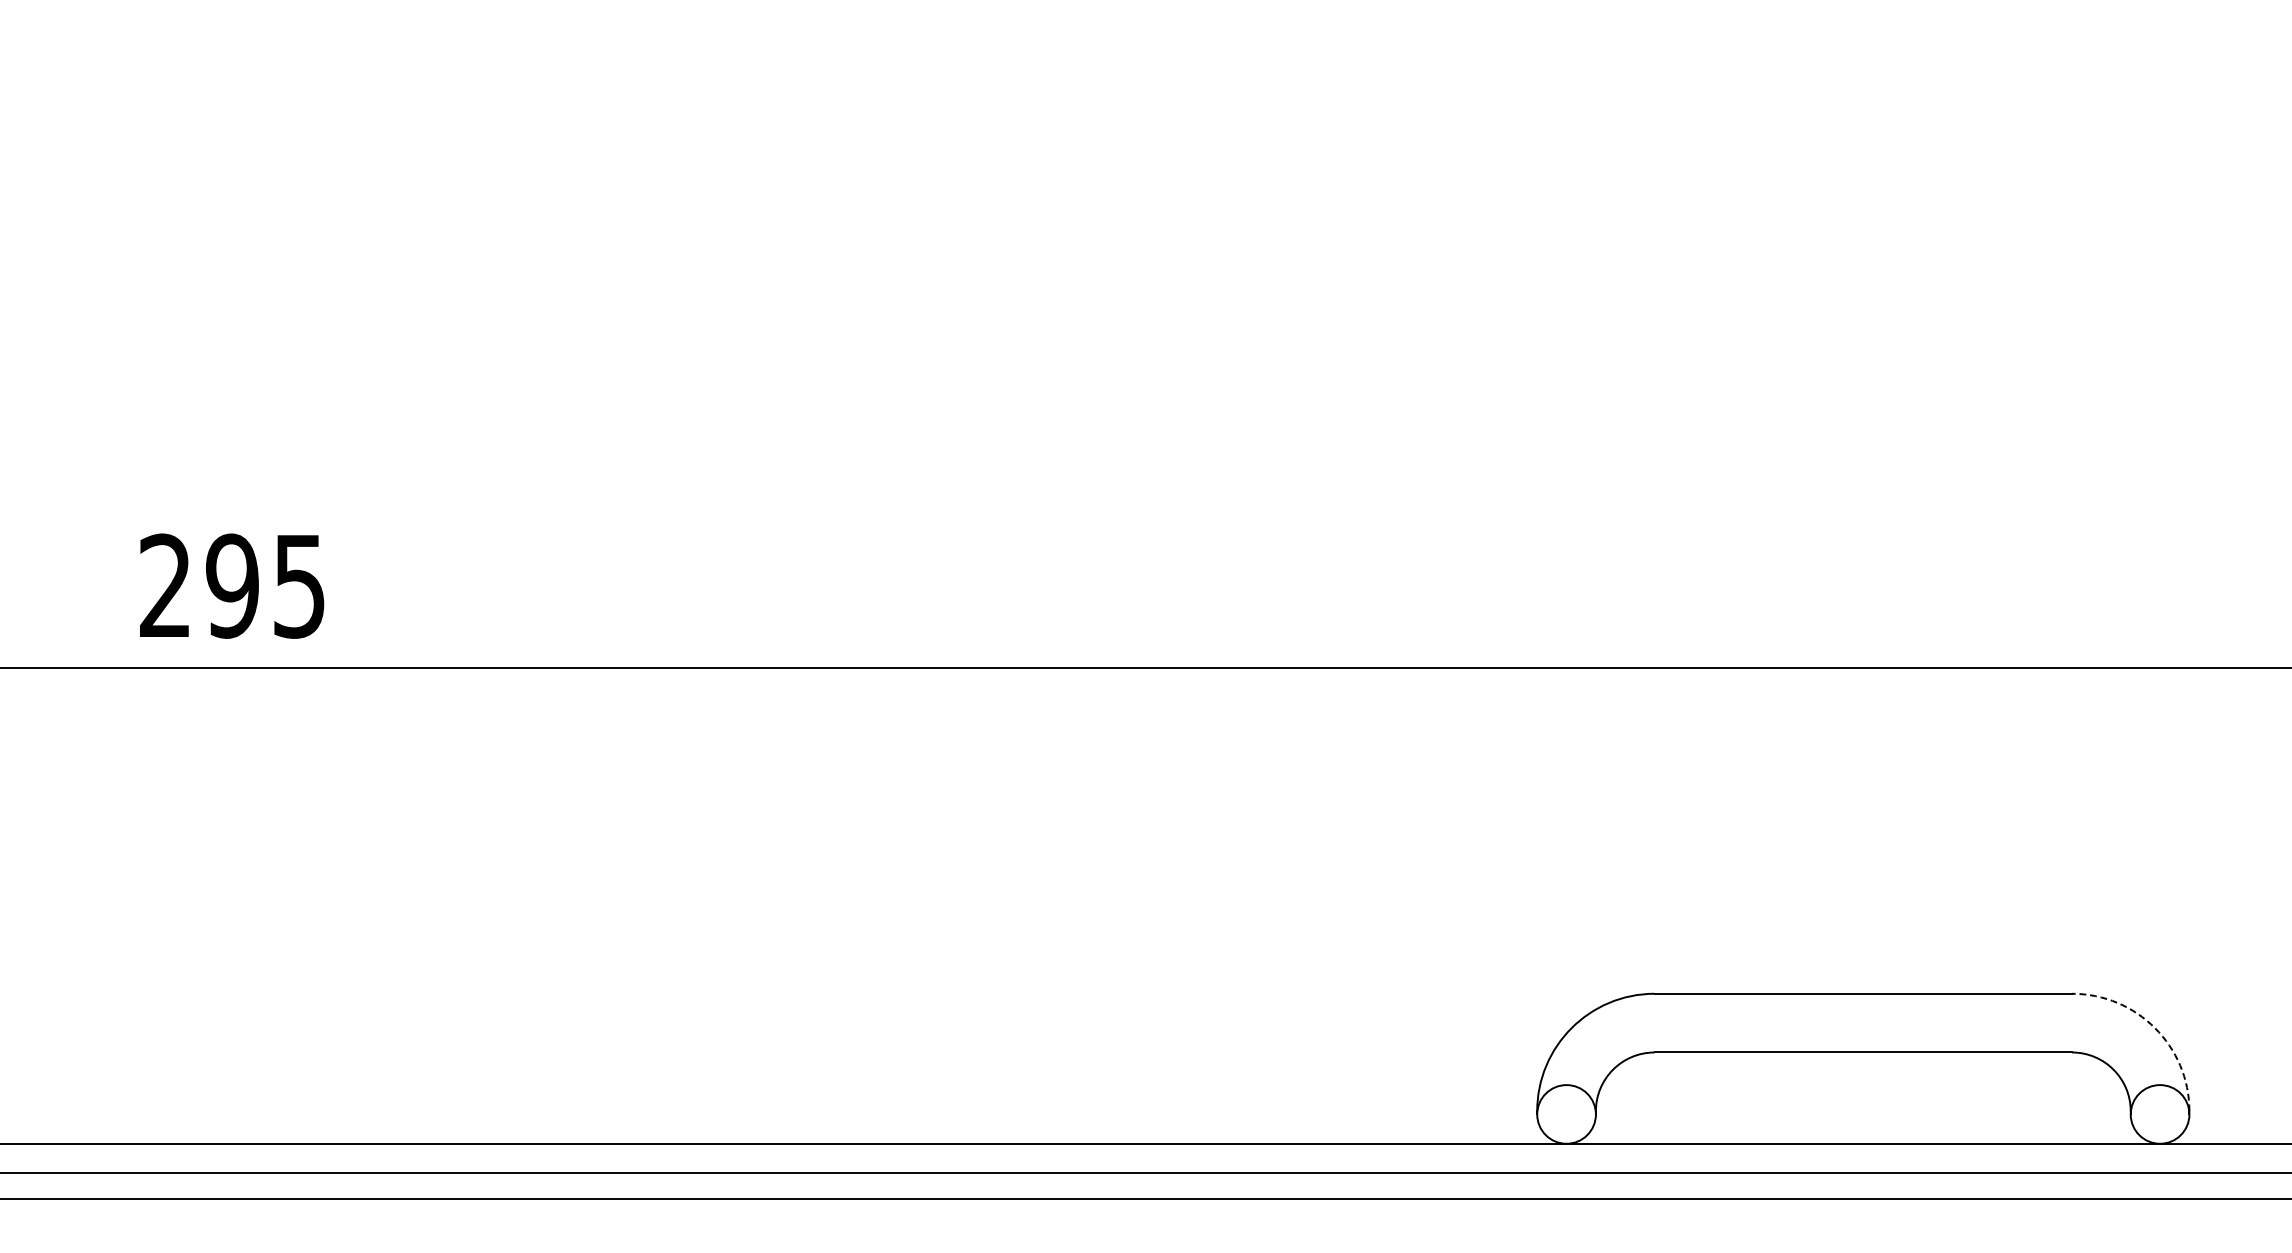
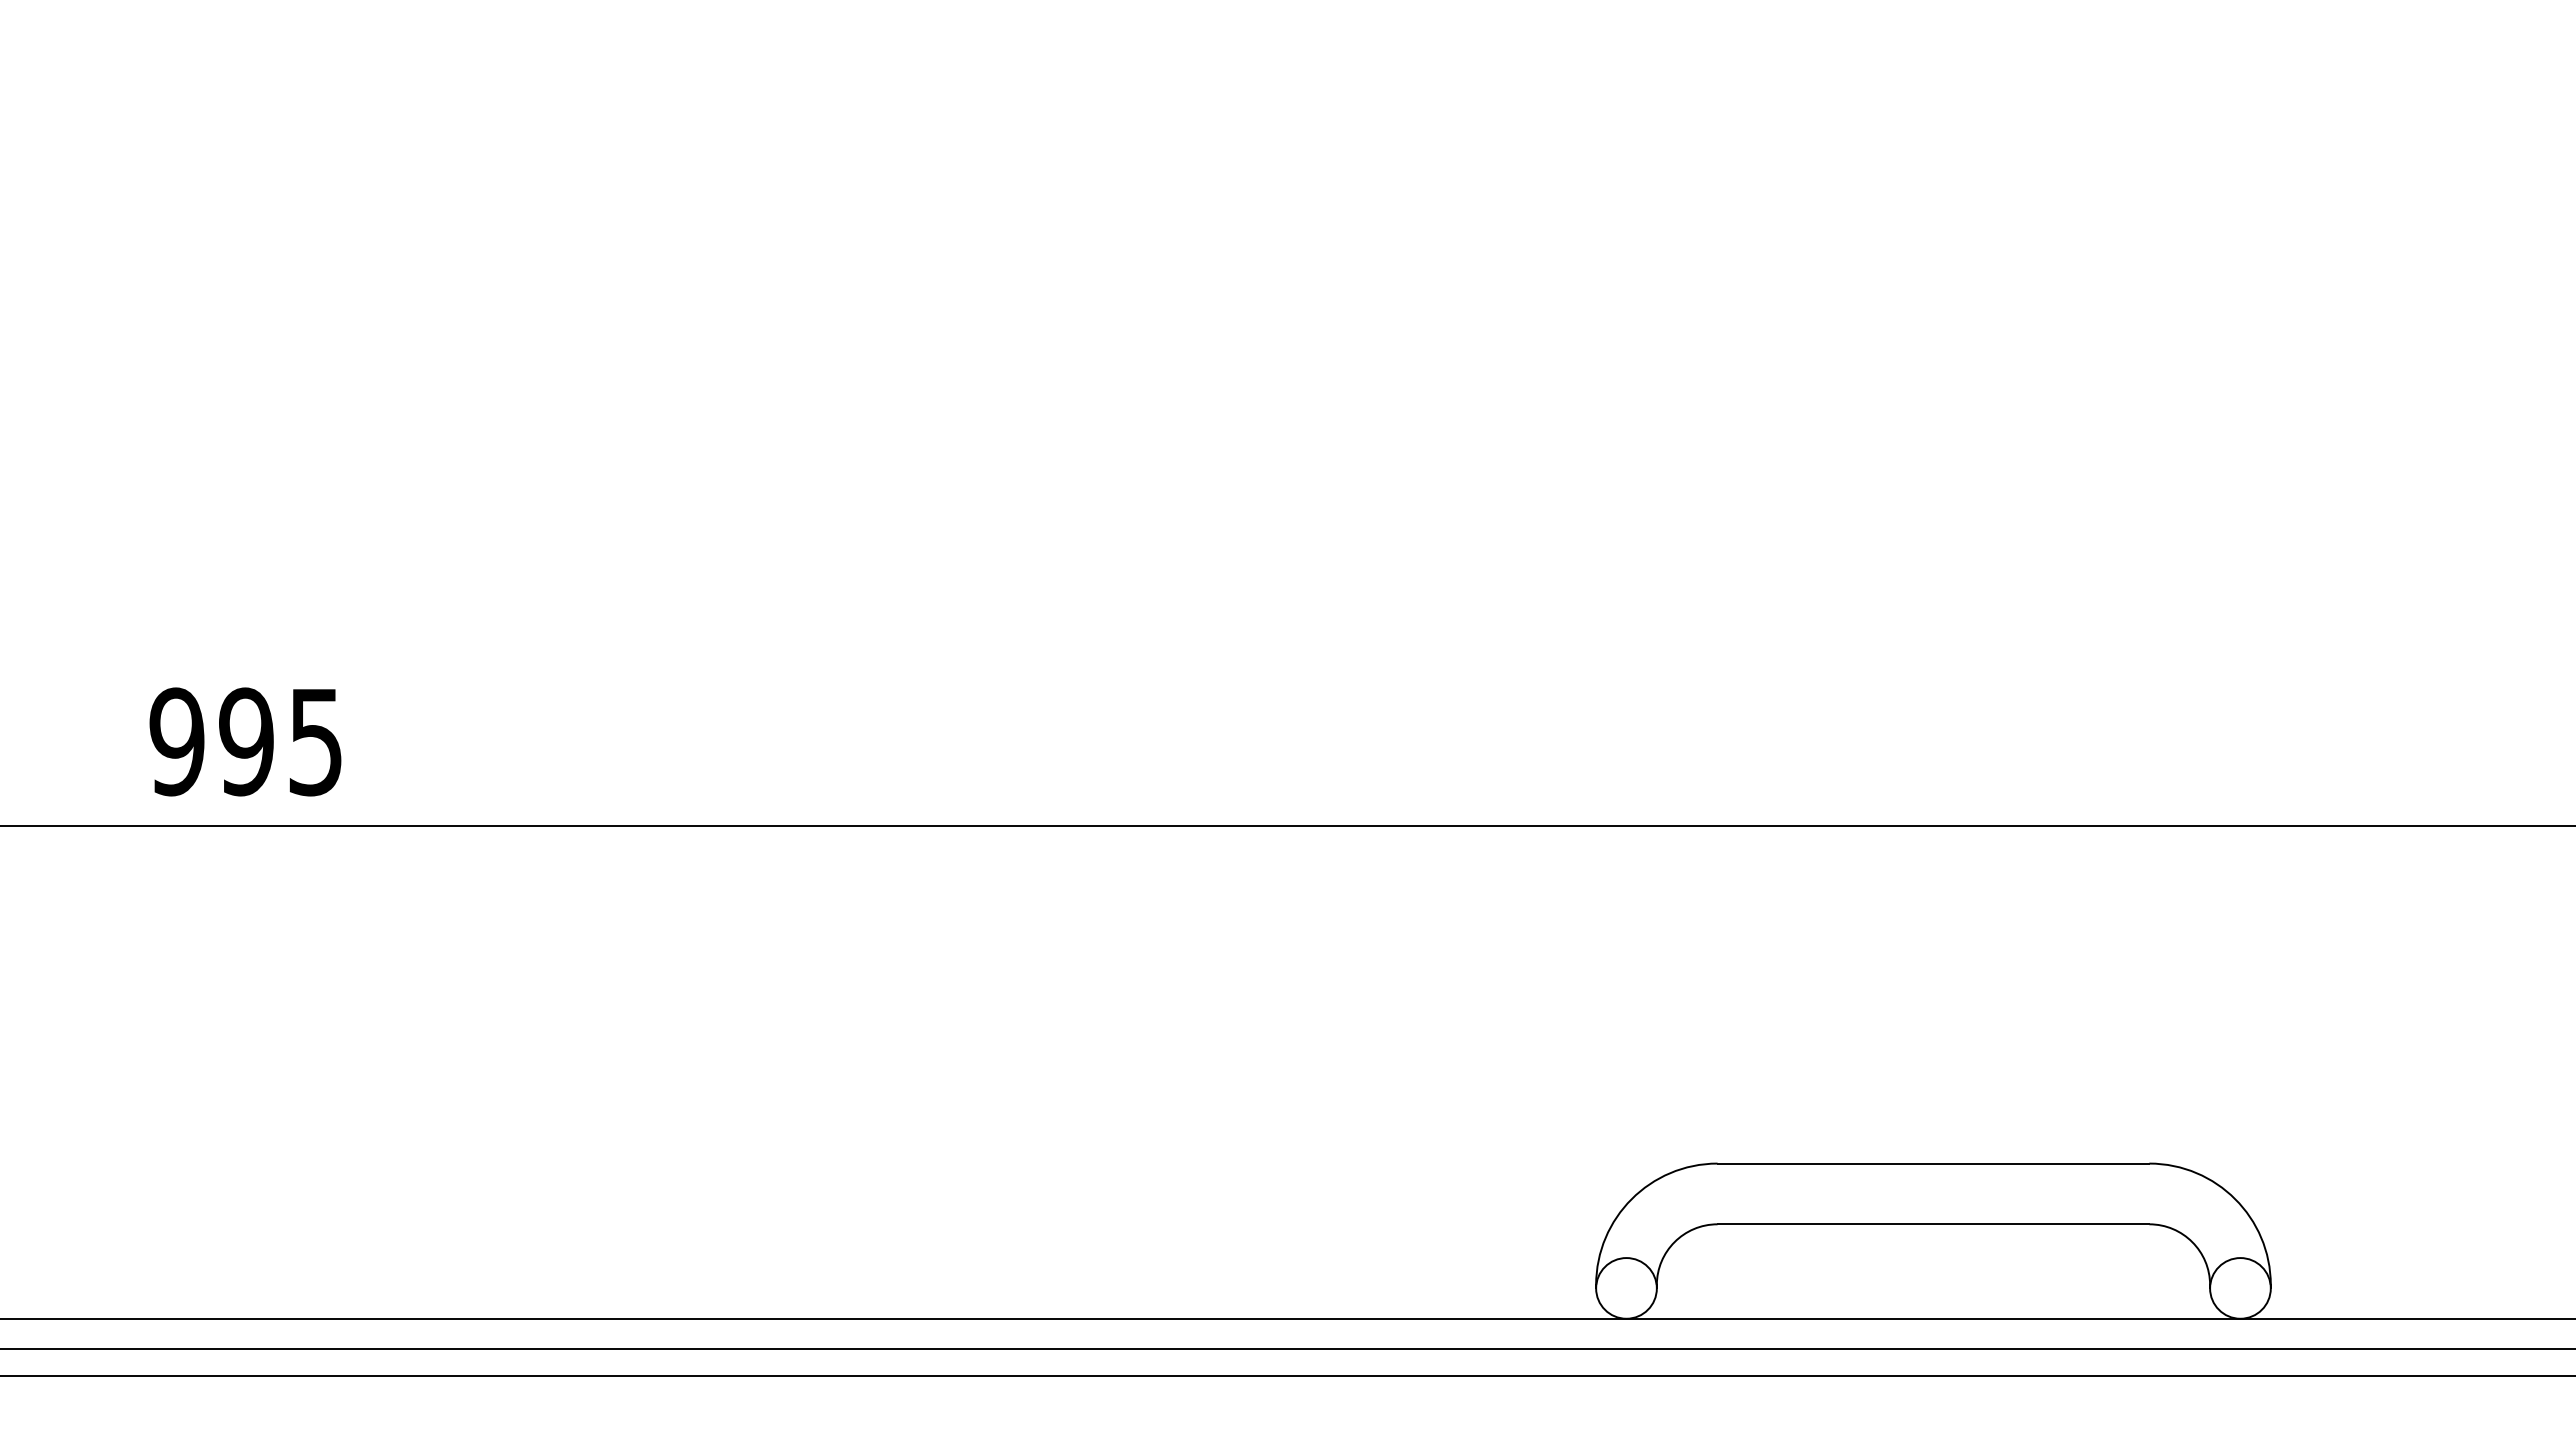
text: (164, 585) -> (176, 741), 295 -> 995
arc: (2155, 1028) -> (2235, 1199), dashed -> solid

